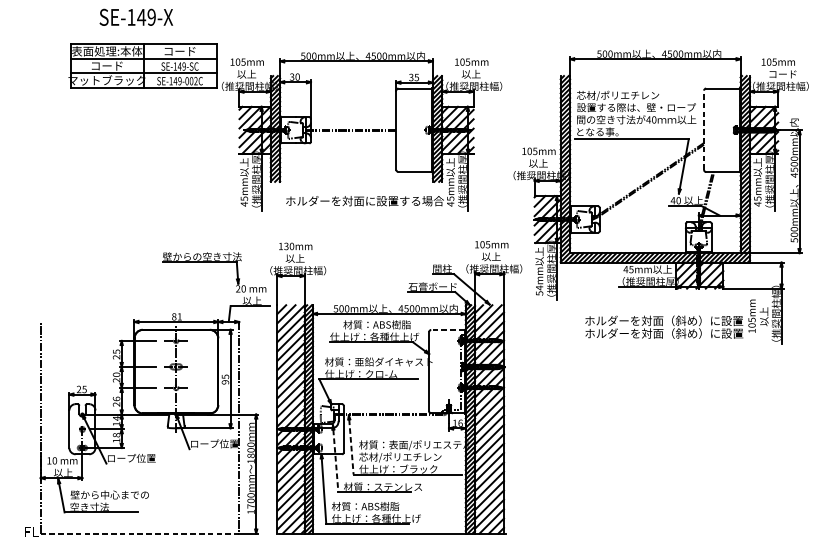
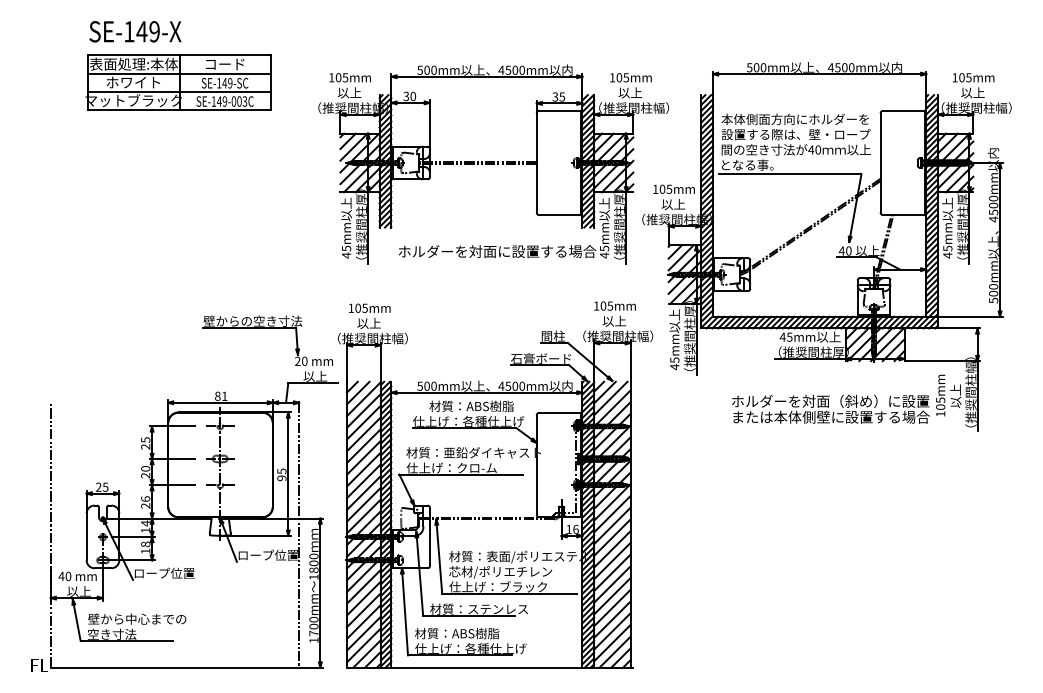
text: (136, 17) -> (135, 31), moved
text: (106, 65) -> (132, 82), コード -> ホワイト
text: (782, 73) -> (978, 92), コード -> 以上
text: (195, 81) -> (244, 101), SE-149-002C -> SE-149-003C
text: (635, 95) -> (794, 119), 芯材/ポリエチレン -> 本体側面方向にホルダーを
line: (703, 130) -> (880, 163), dashed -> solid
part: (361, 131) -> (493, 164), moved
text: (289, 245) -> (361, 307), 130mm -> 105mm
text: (539, 290) -> (674, 363), 54mm -> 45mm
line: (448, 329) -> (560, 412), dashed -> solid
text: (664, 332) -> (830, 416), ホルダーを対面（斜め）に設置 -> または本体側壁に設置する場合
line: (351, 447) -> (439, 559), dashed -> solid
text: (49, 460) -> (61, 576), 10 -> 40
line: (336, 461) -> (420, 577), dashed -> solid
line: (140, 533) -> (175, 667), dashed -> solid

